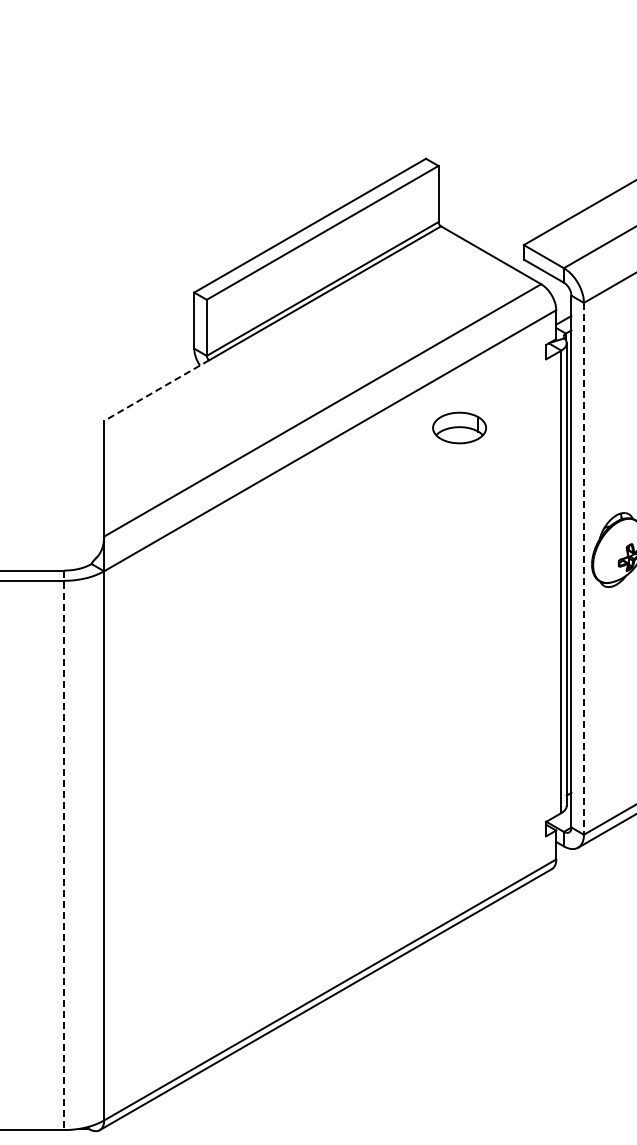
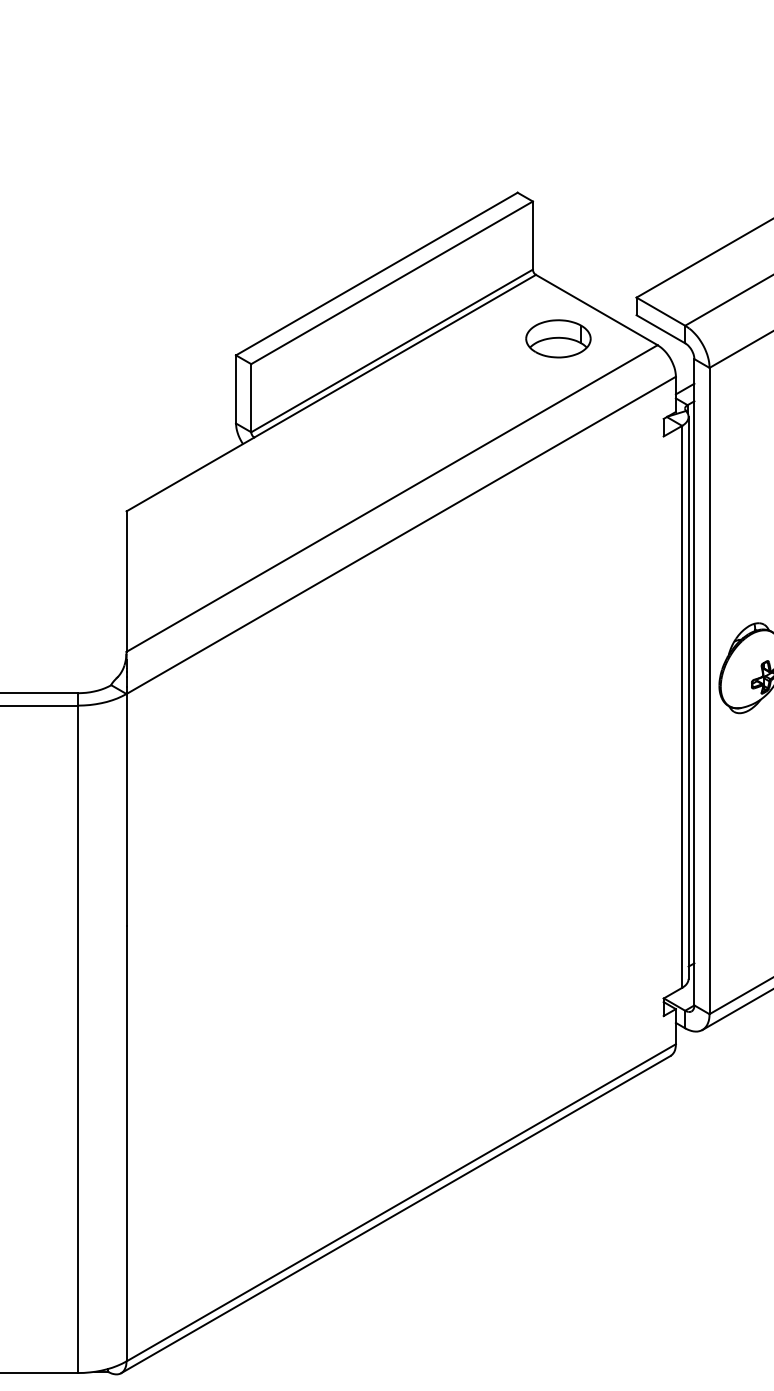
line: (156, 390) -> (190, 474), dashed -> solid
part: (459, 427) -> (558, 338), moved
line: (583, 568) -> (709, 690), dashed -> solid
line: (64, 850) -> (78, 1033), dashed -> solid

